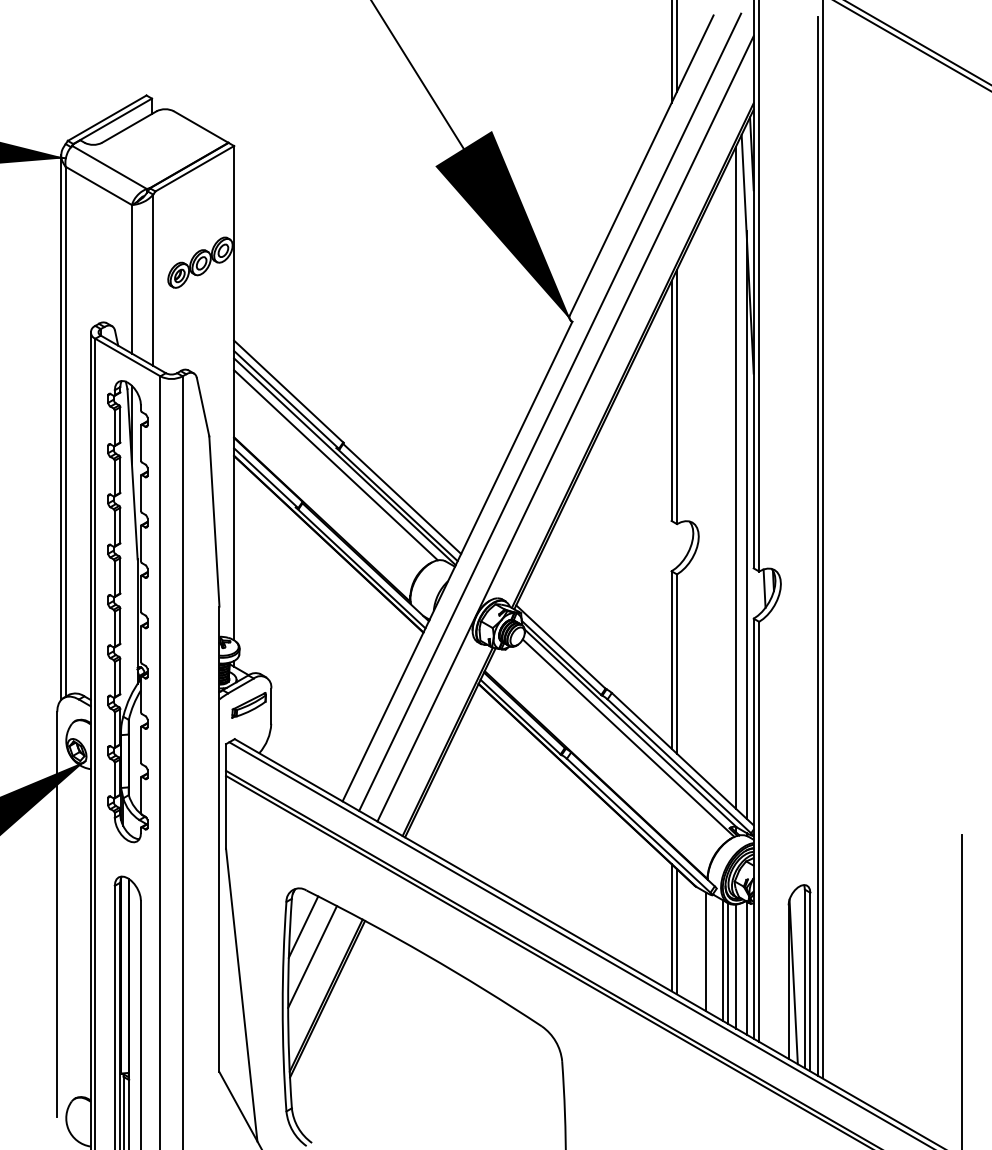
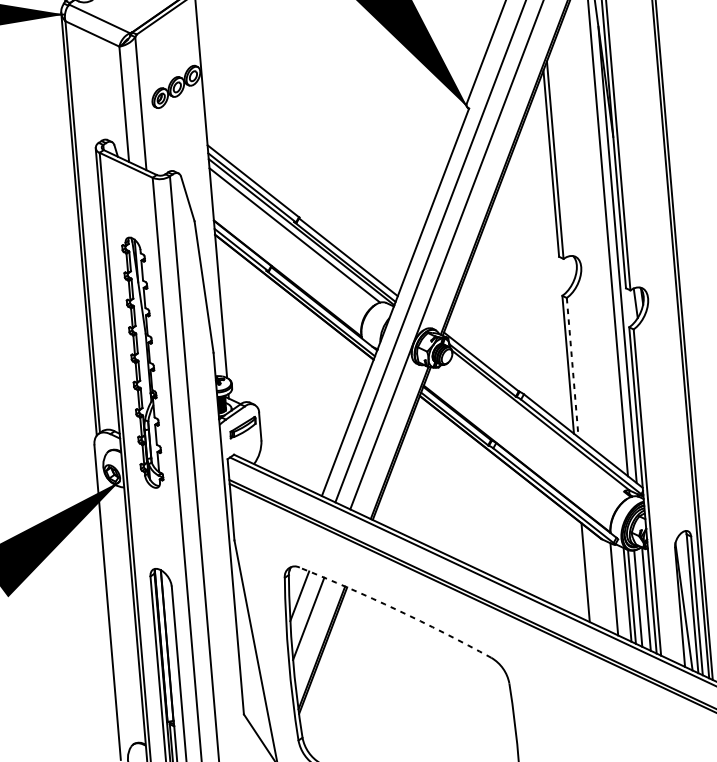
part: (127, 611) -> (142, 362), size x0.7
line: (677, 664) -> (573, 367), solid -> dashed
line: (628, 737) -> (539, 427), removed
line: (677, 931) -> (590, 575), removed
arc: (426, 955) -> (397, 610), solid -> dashed

